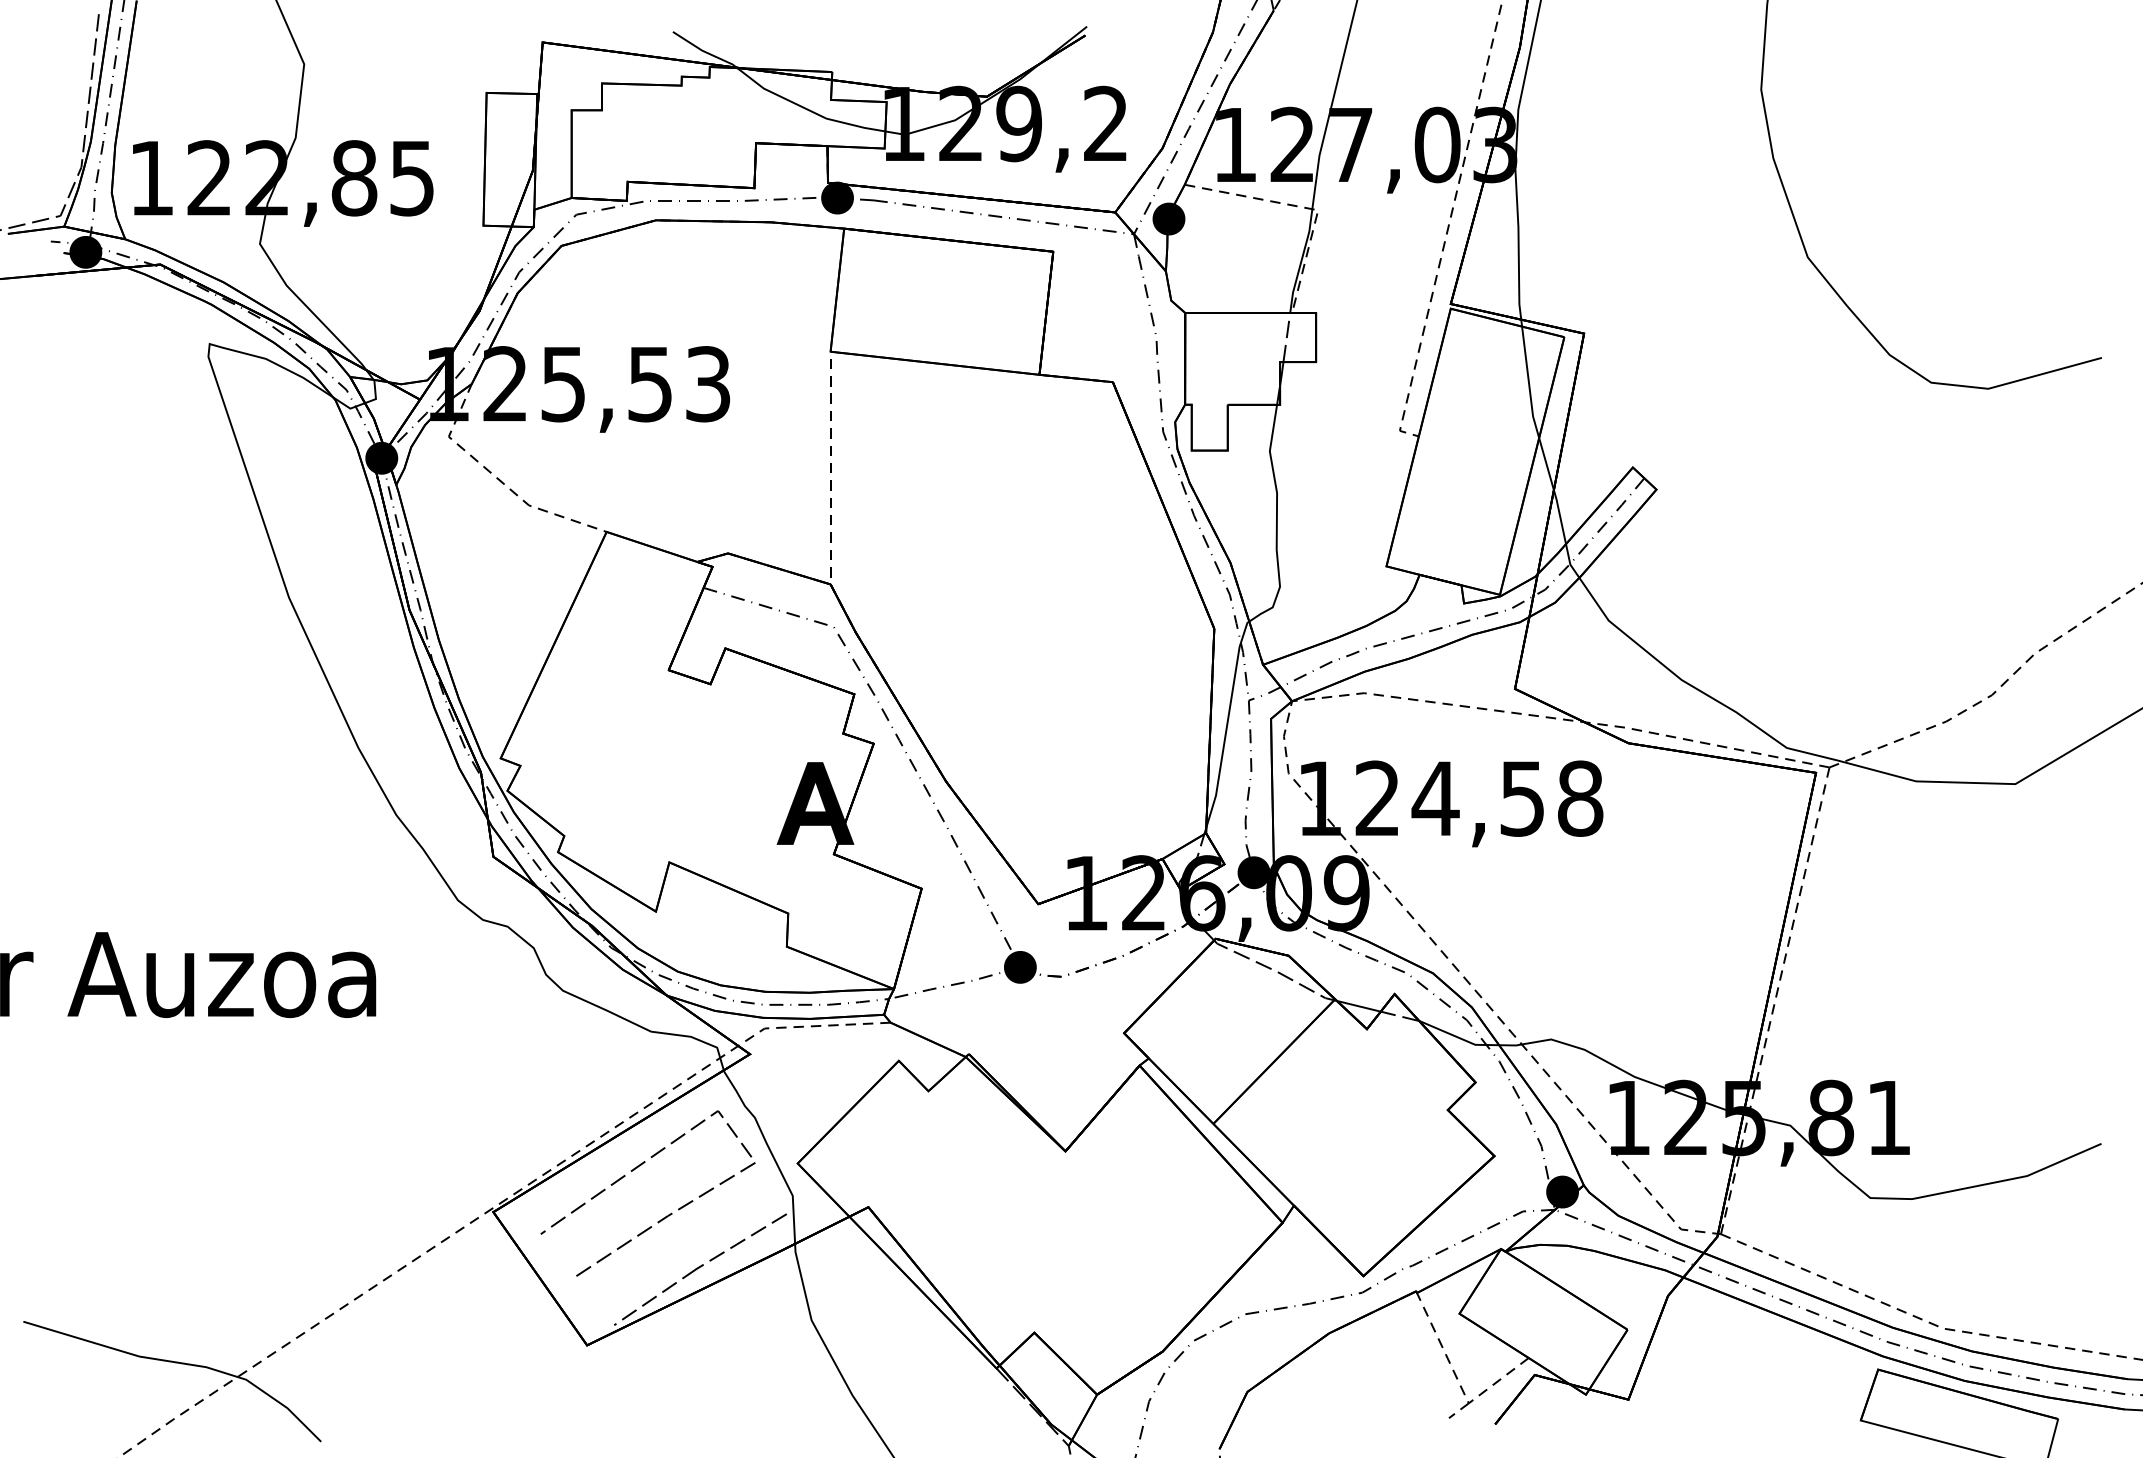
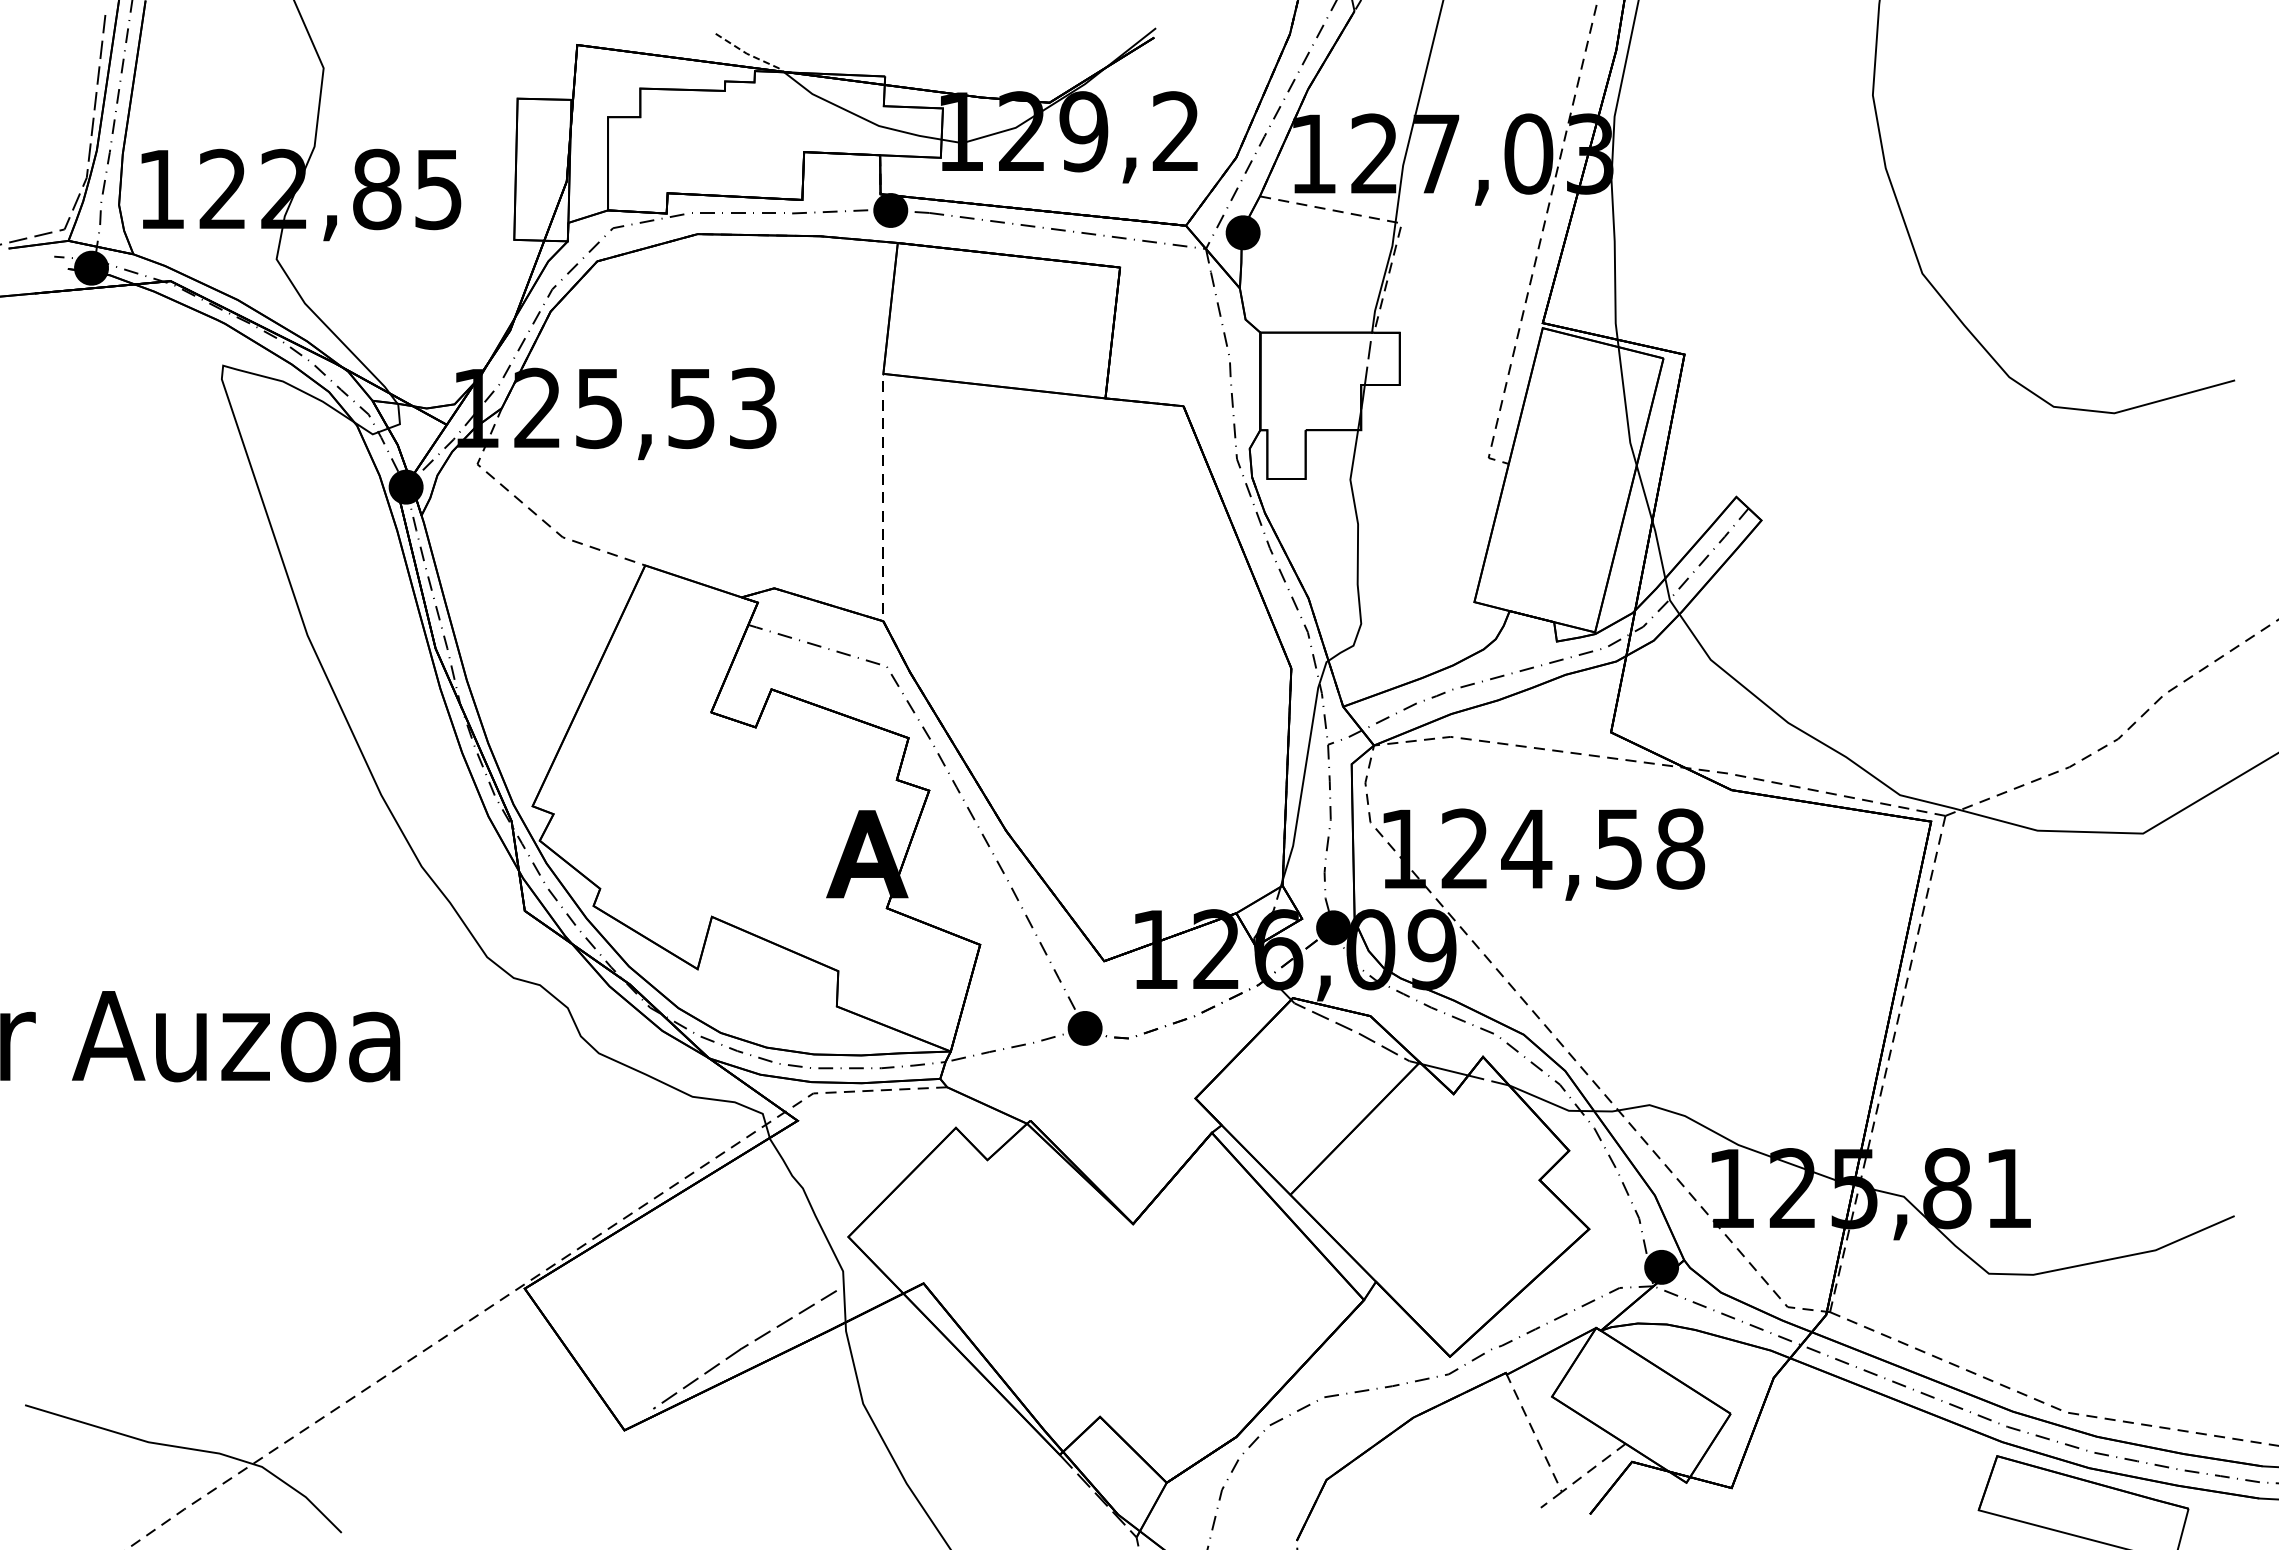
line: (704, 51) -> (749, 54), solid -> dashed
line: (634, 1170) -> (674, 1244), removed

